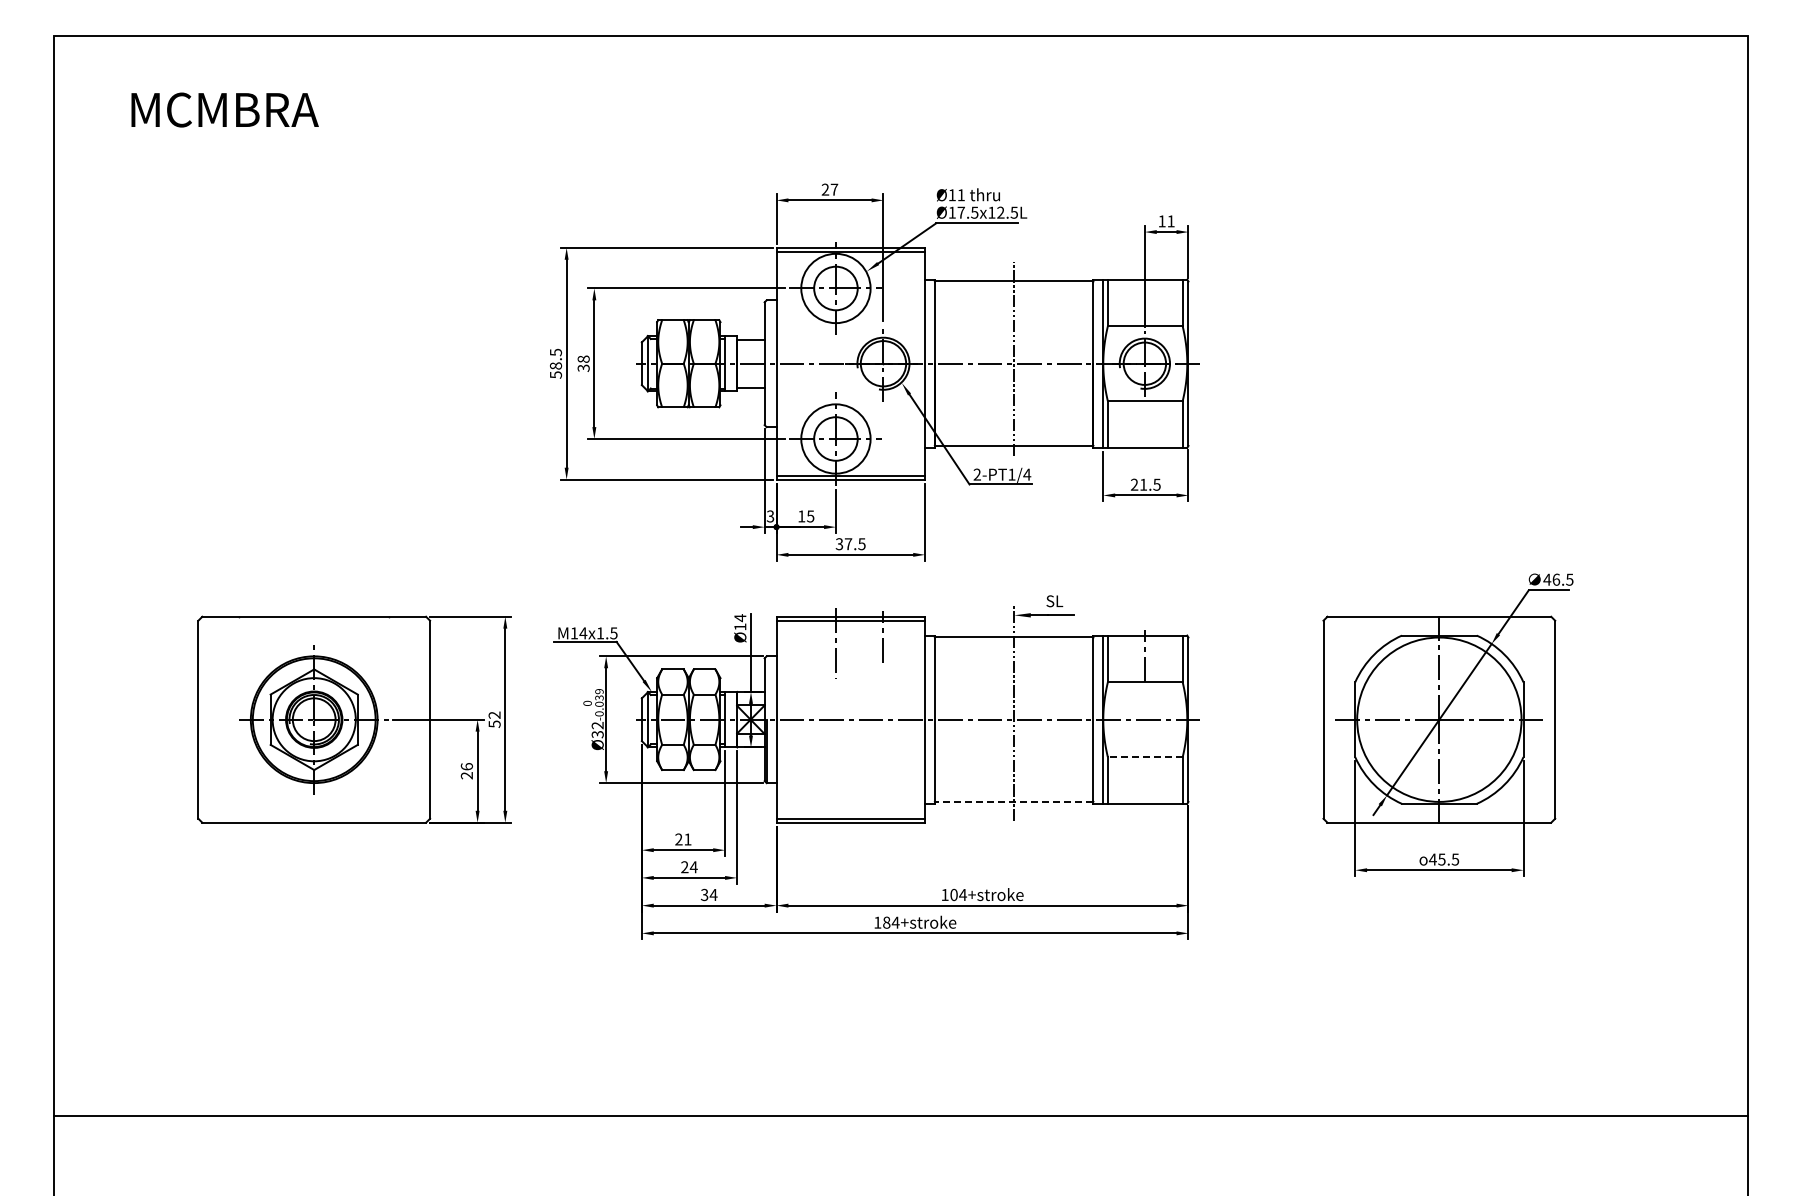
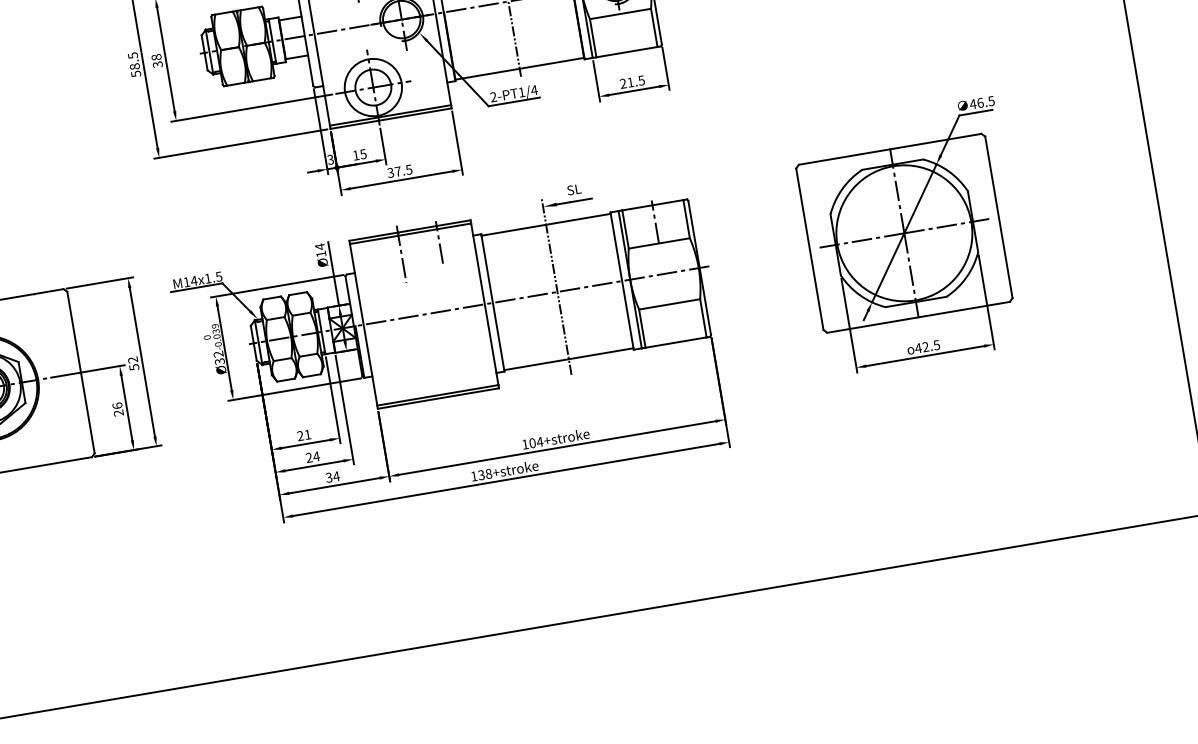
line: (1144, 757) -> (669, 304), dashed -> solid
line: (1014, 802) -> (569, 359), dashed -> solid
text: (1441, 859) -> (925, 347), 45.5 -> 42.5
text: (891, 922) -> (485, 474), 184+stroke -> 138+stroke

